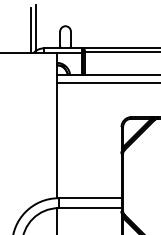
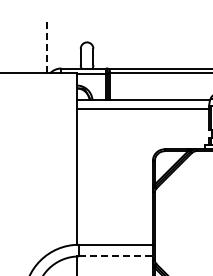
line: (36, 28) -> (52, 44), removed
line: (31, 29) -> (46, 46), solid -> dashed
line: (90, 208) -> (116, 256), solid -> dashed

